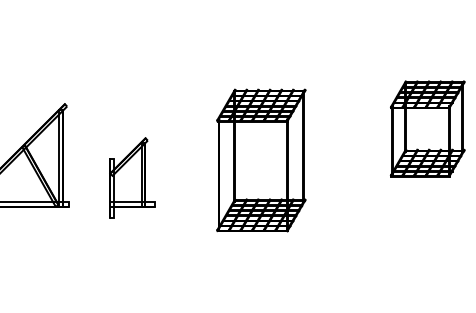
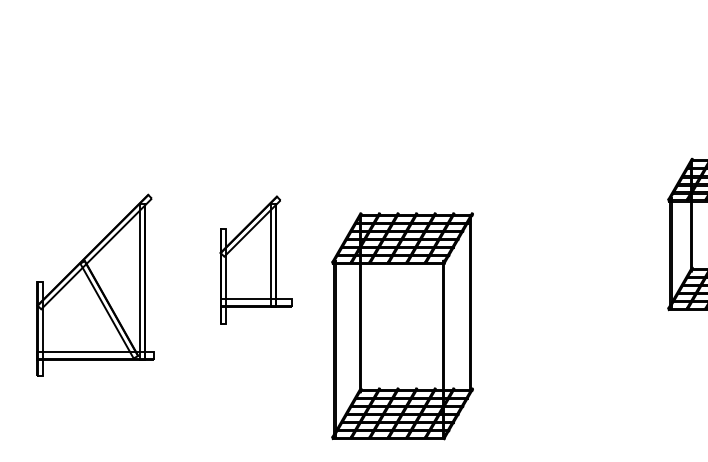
part: (261, 160) -> (402, 326), moved
part: (132, 177) -> (256, 259), moved

